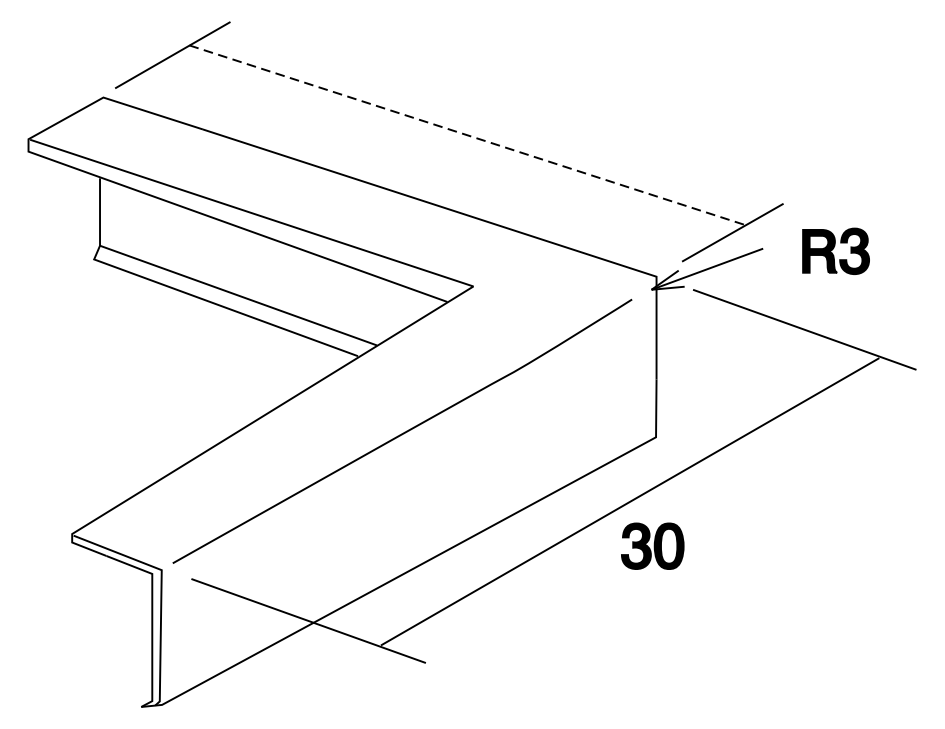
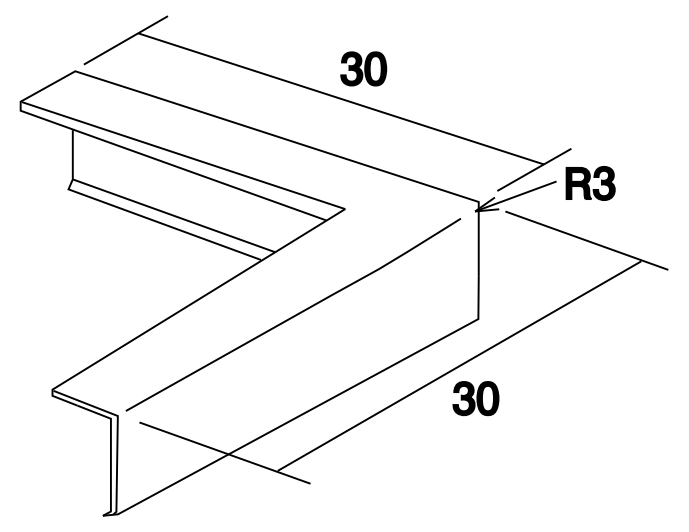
part: (498, 93) -> (363, 68), added
line: (468, 136) -> (341, 99), dashed -> solid
part: (835, 251) -> (590, 183), moved

